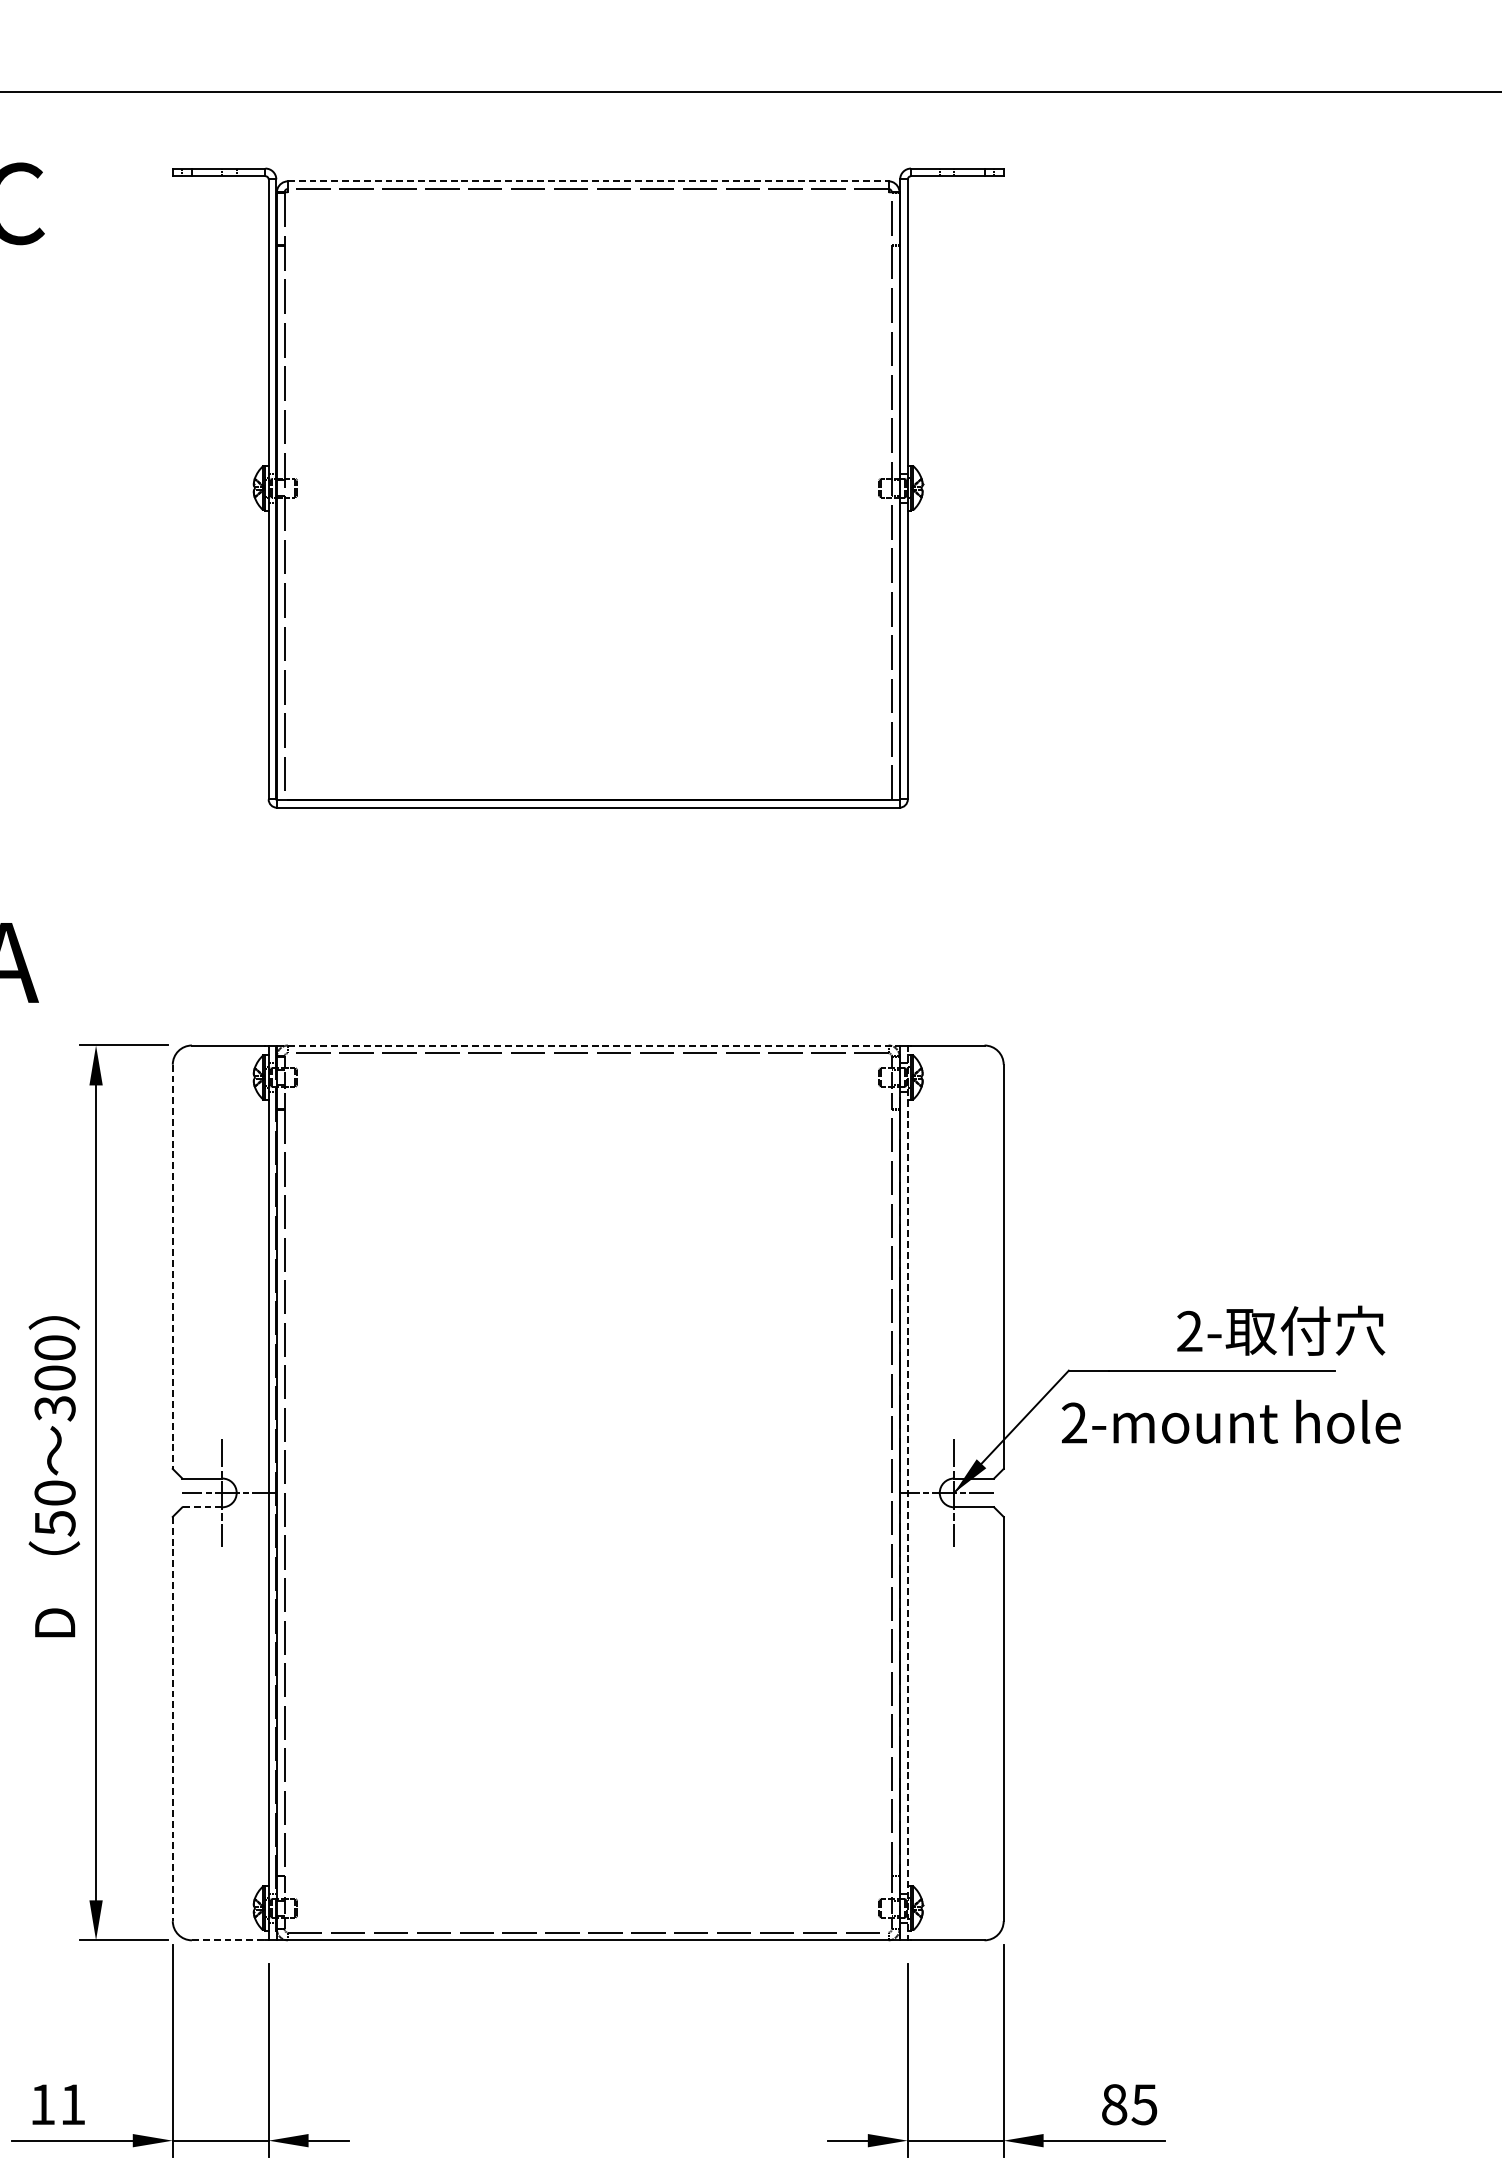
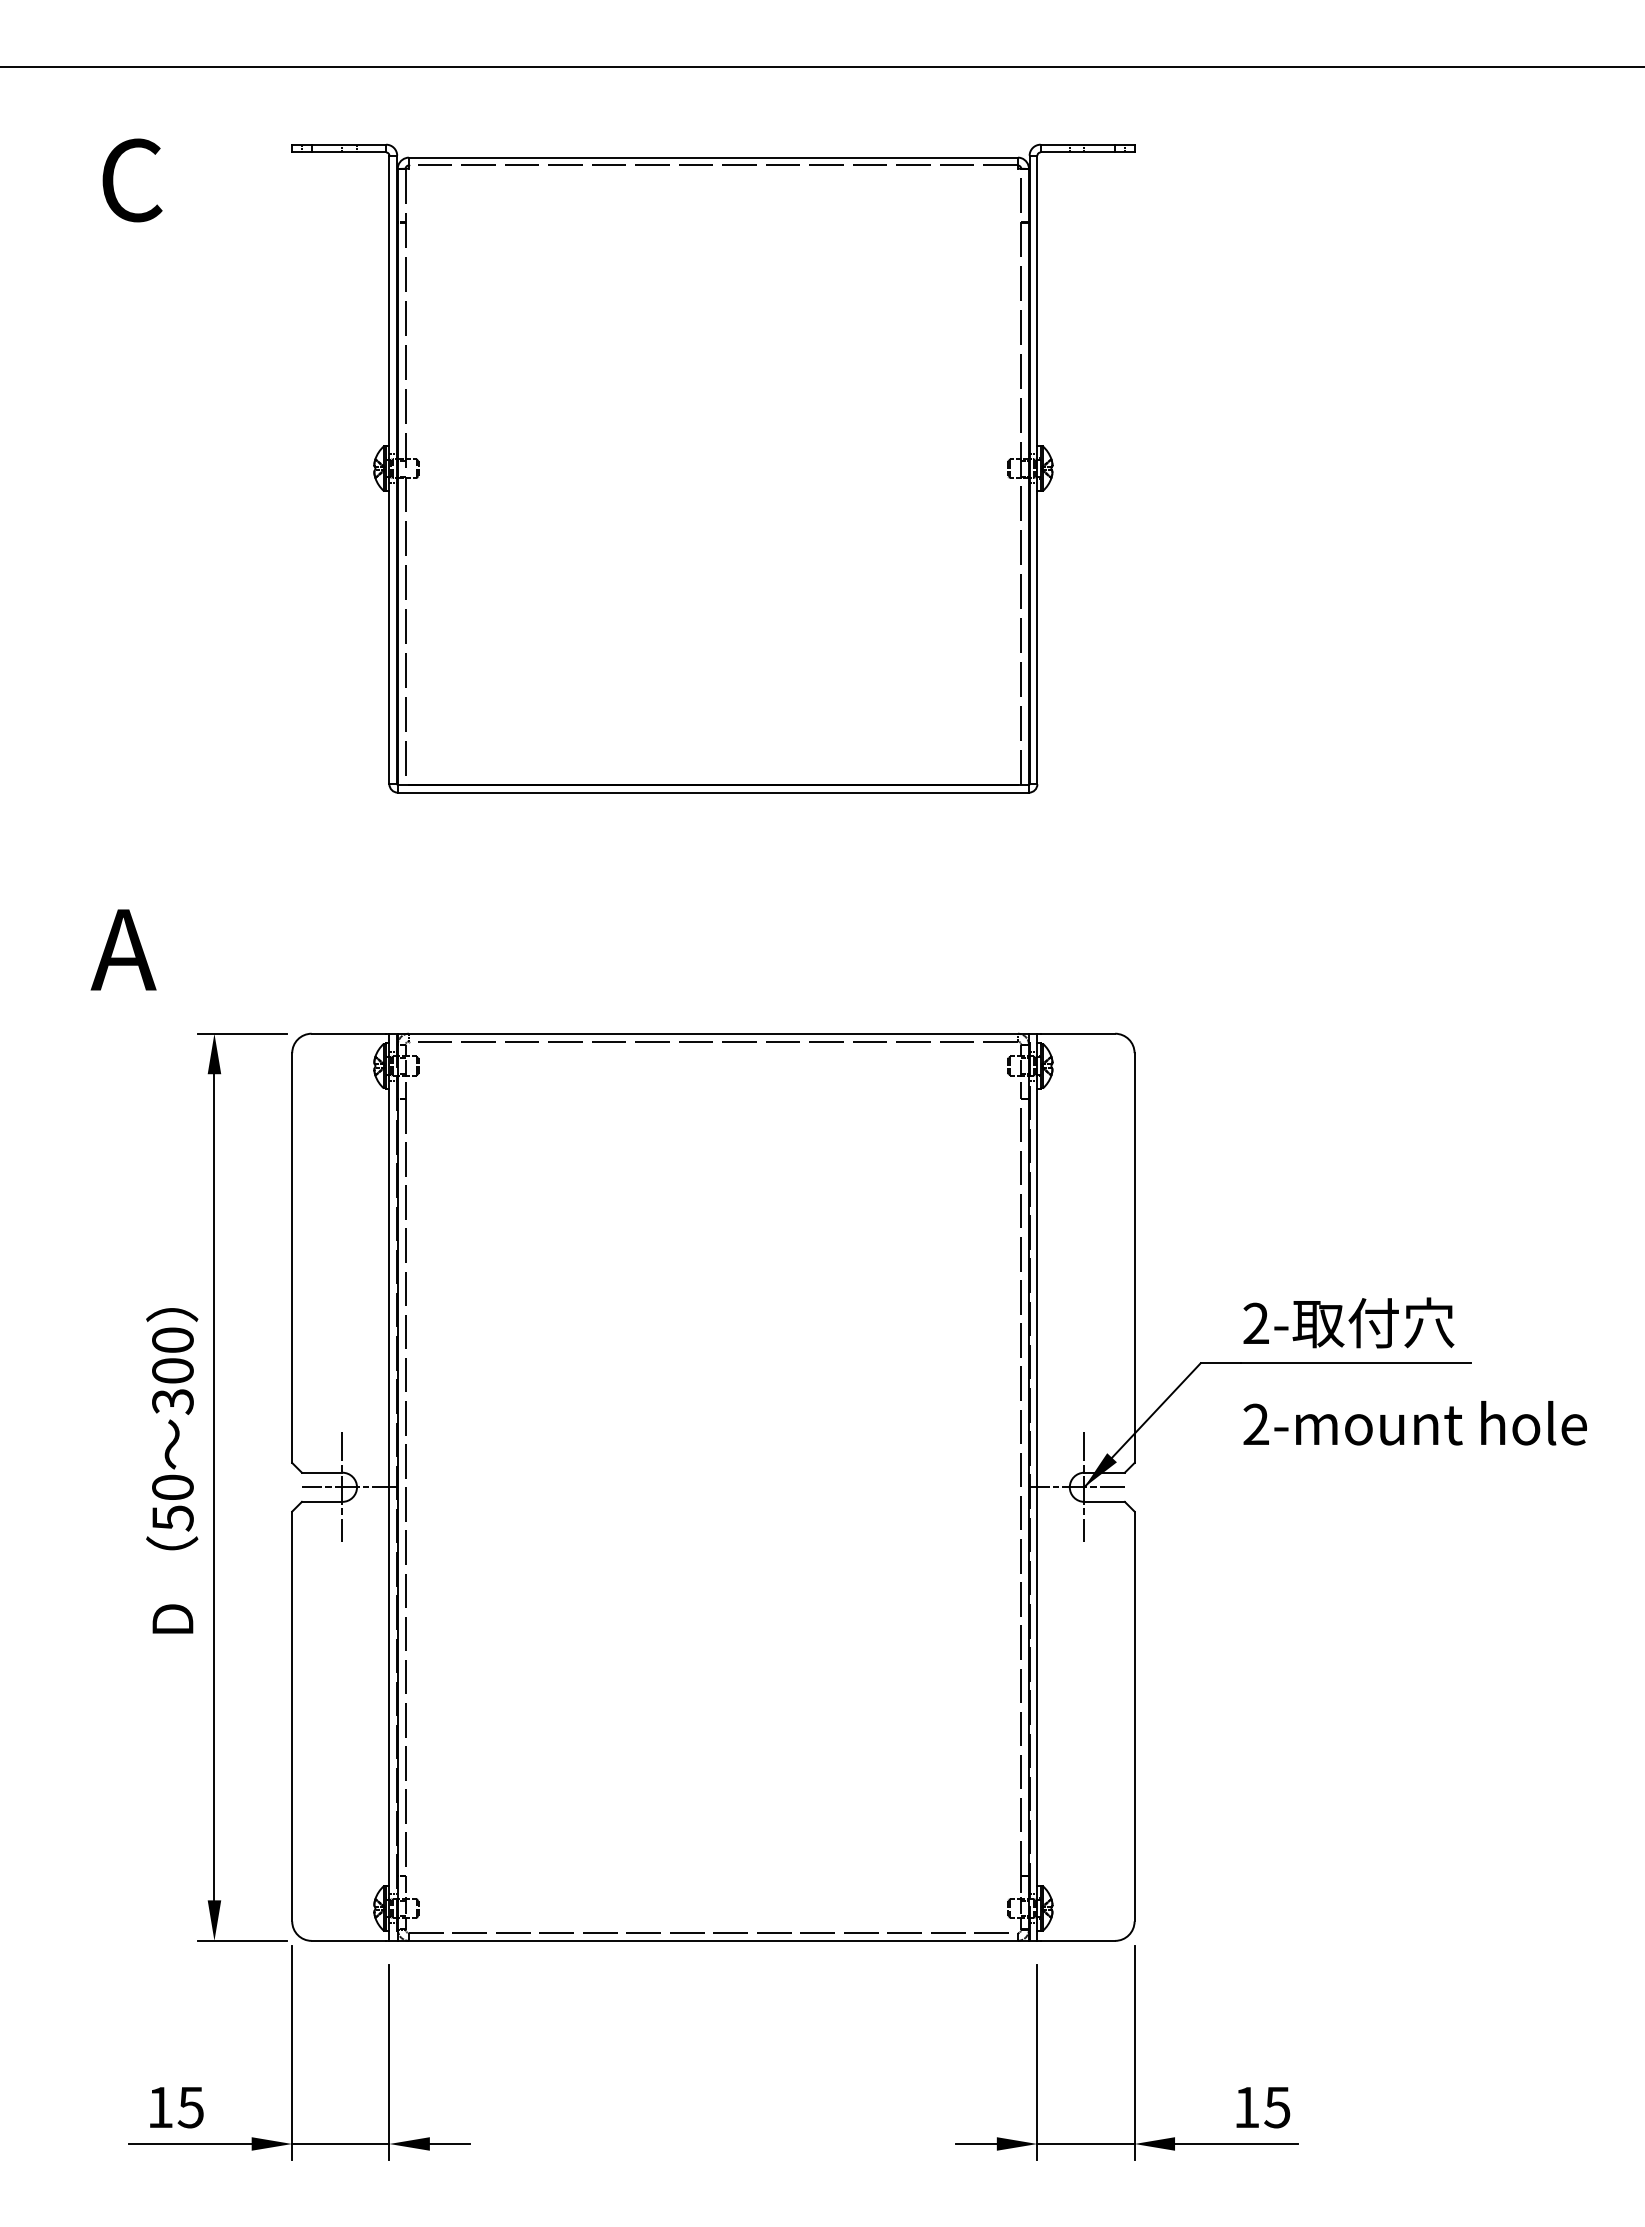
line: (588, 181) -> (713, 157), dashed -> solid
line: (588, 1045) -> (713, 1033), dashed -> solid
line: (173, 1267) -> (292, 1258), dashed -> solid
text: (1280, 1330) -> (1348, 1322), moved
text: (1230, 1422) -> (1414, 1423), moved
line: (907, 1493) -> (1037, 1487), dashed -> solid
line: (201, 1506) -> (321, 1501), dashed -> solid
line: (173, 1718) -> (292, 1716), dashed -> solid
line: (229, 1939) -> (349, 1940), dashed -> solid
text: (72, 2104) -> (190, 2107), 11 -> 15
text: (1114, 2104) -> (1246, 2107), 85 -> 15

